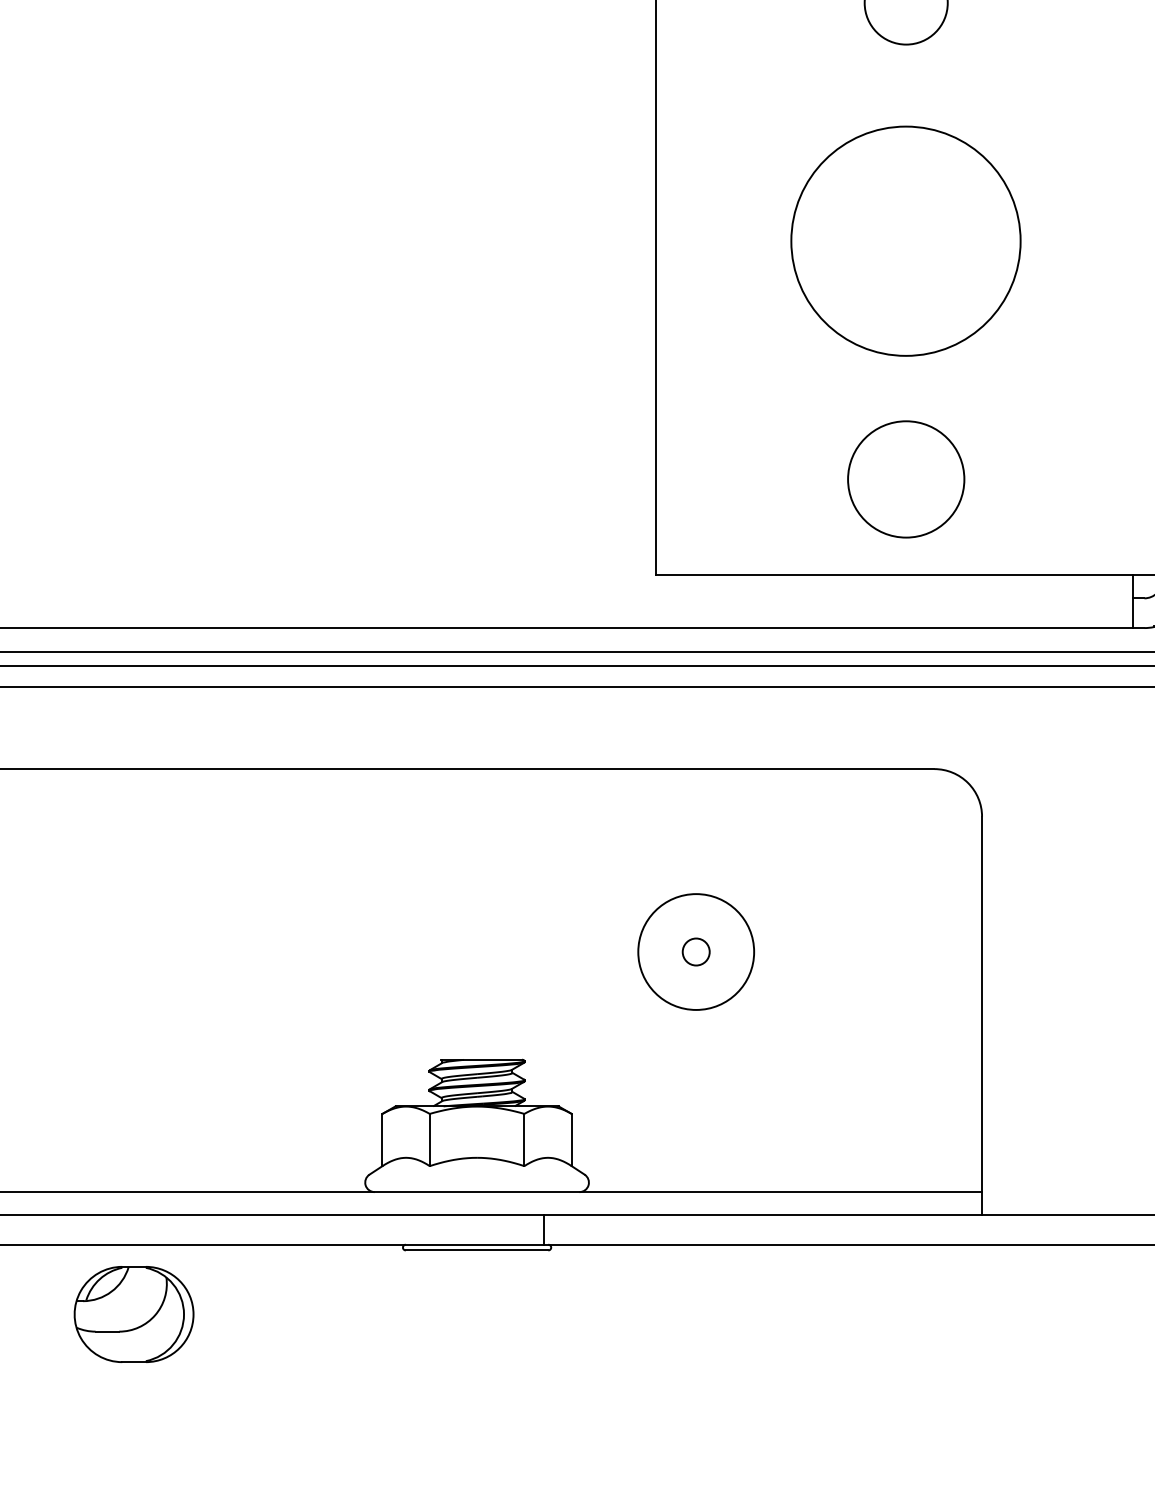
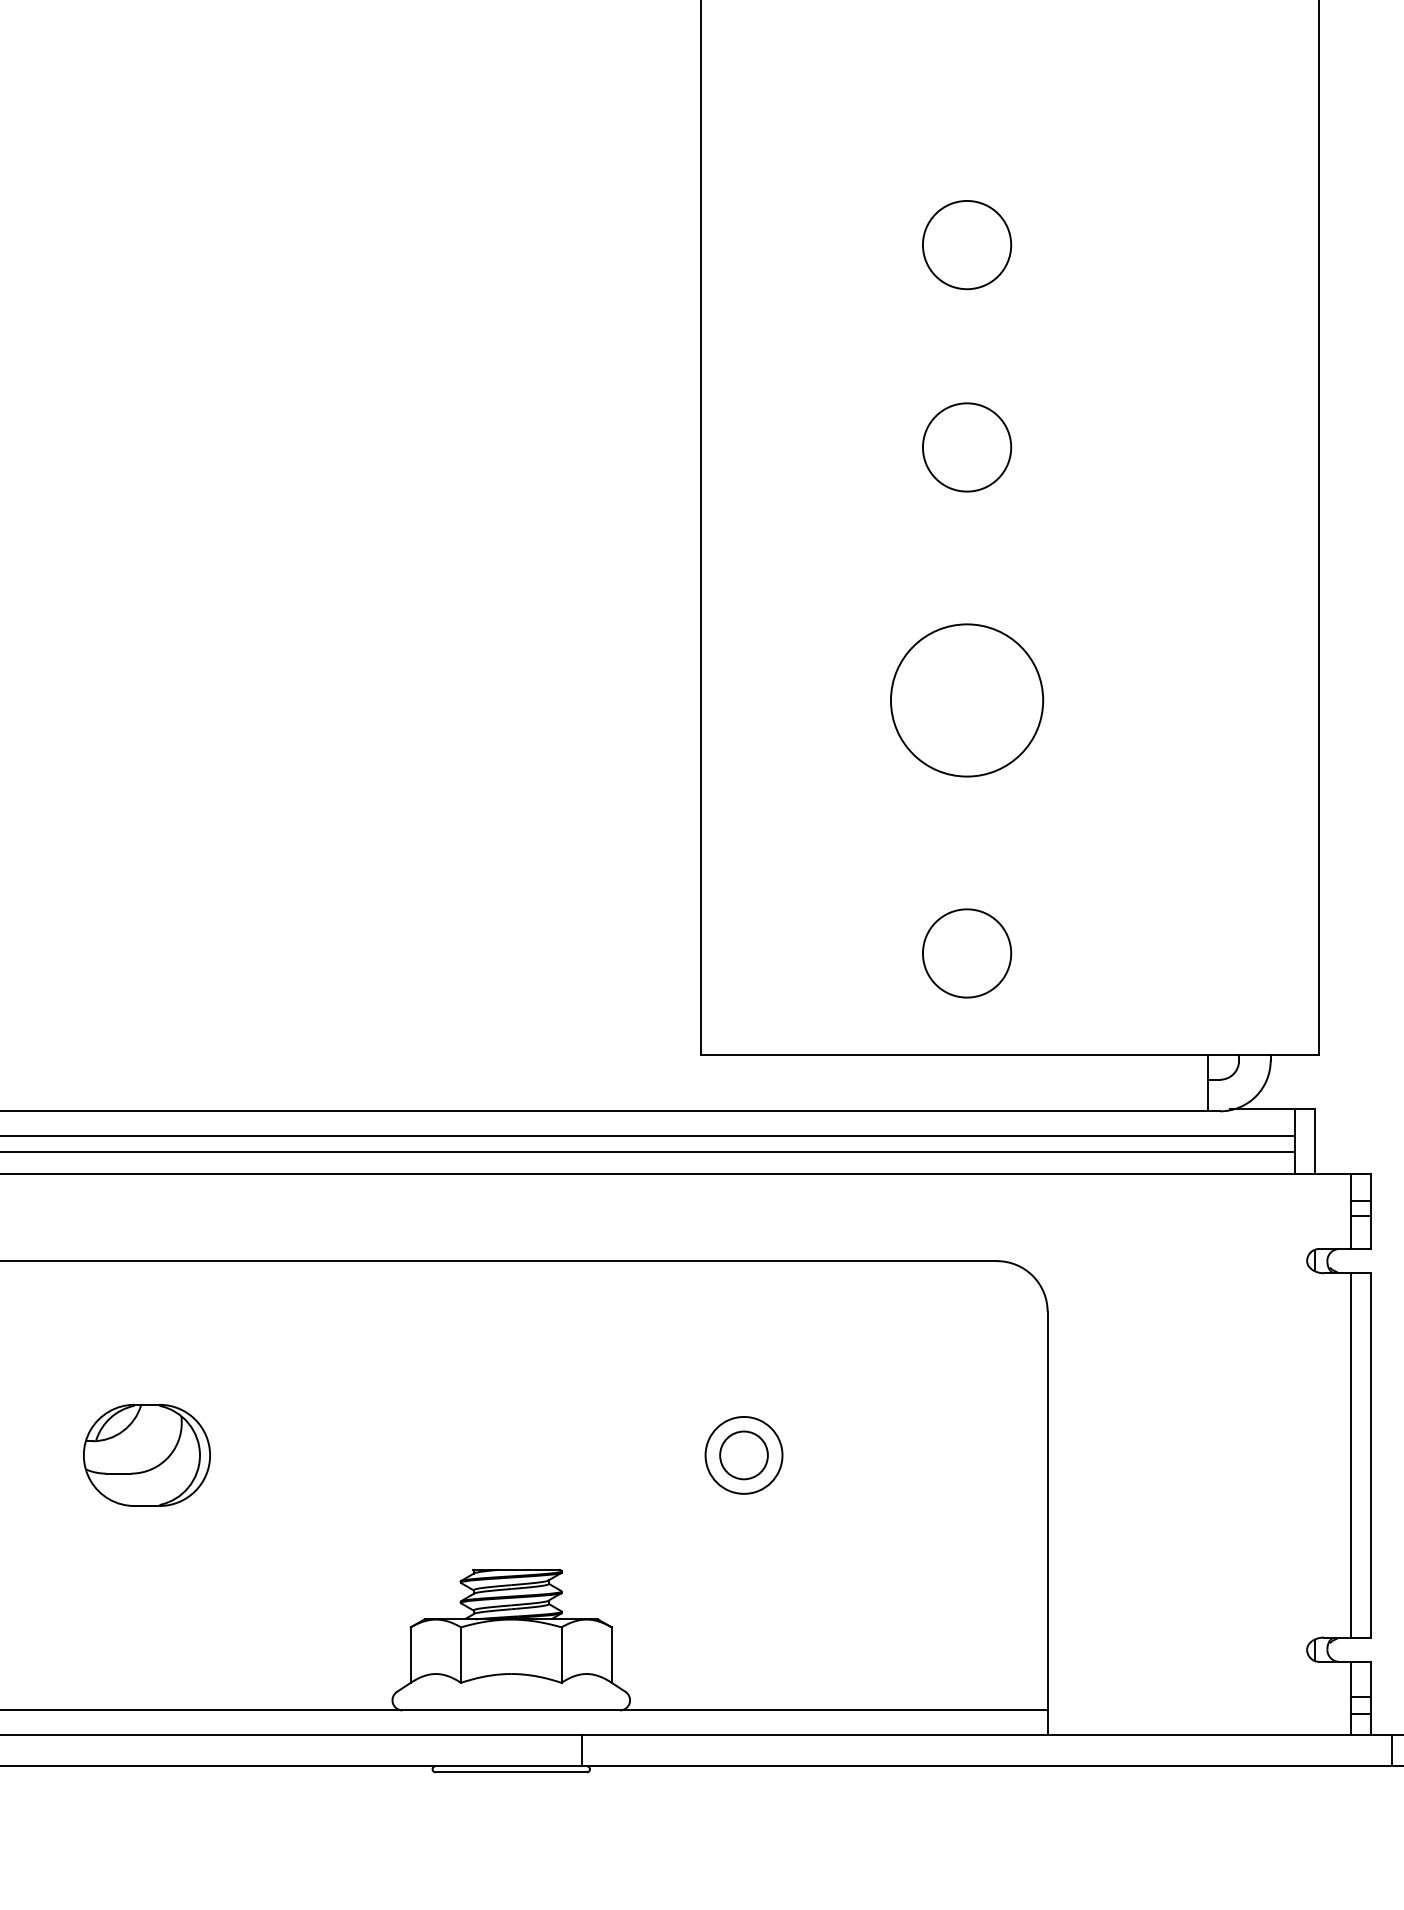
circle: (906, 241) -> (967, 700), size x0.62
circle: (905, 479) -> (966, 953), size x0.71
circle: (695, 951) -> (743, 1454), size x0.62
circle: (695, 952) -> (743, 1455), size x1.67
part: (133, 1313) -> (146, 1454), moved

